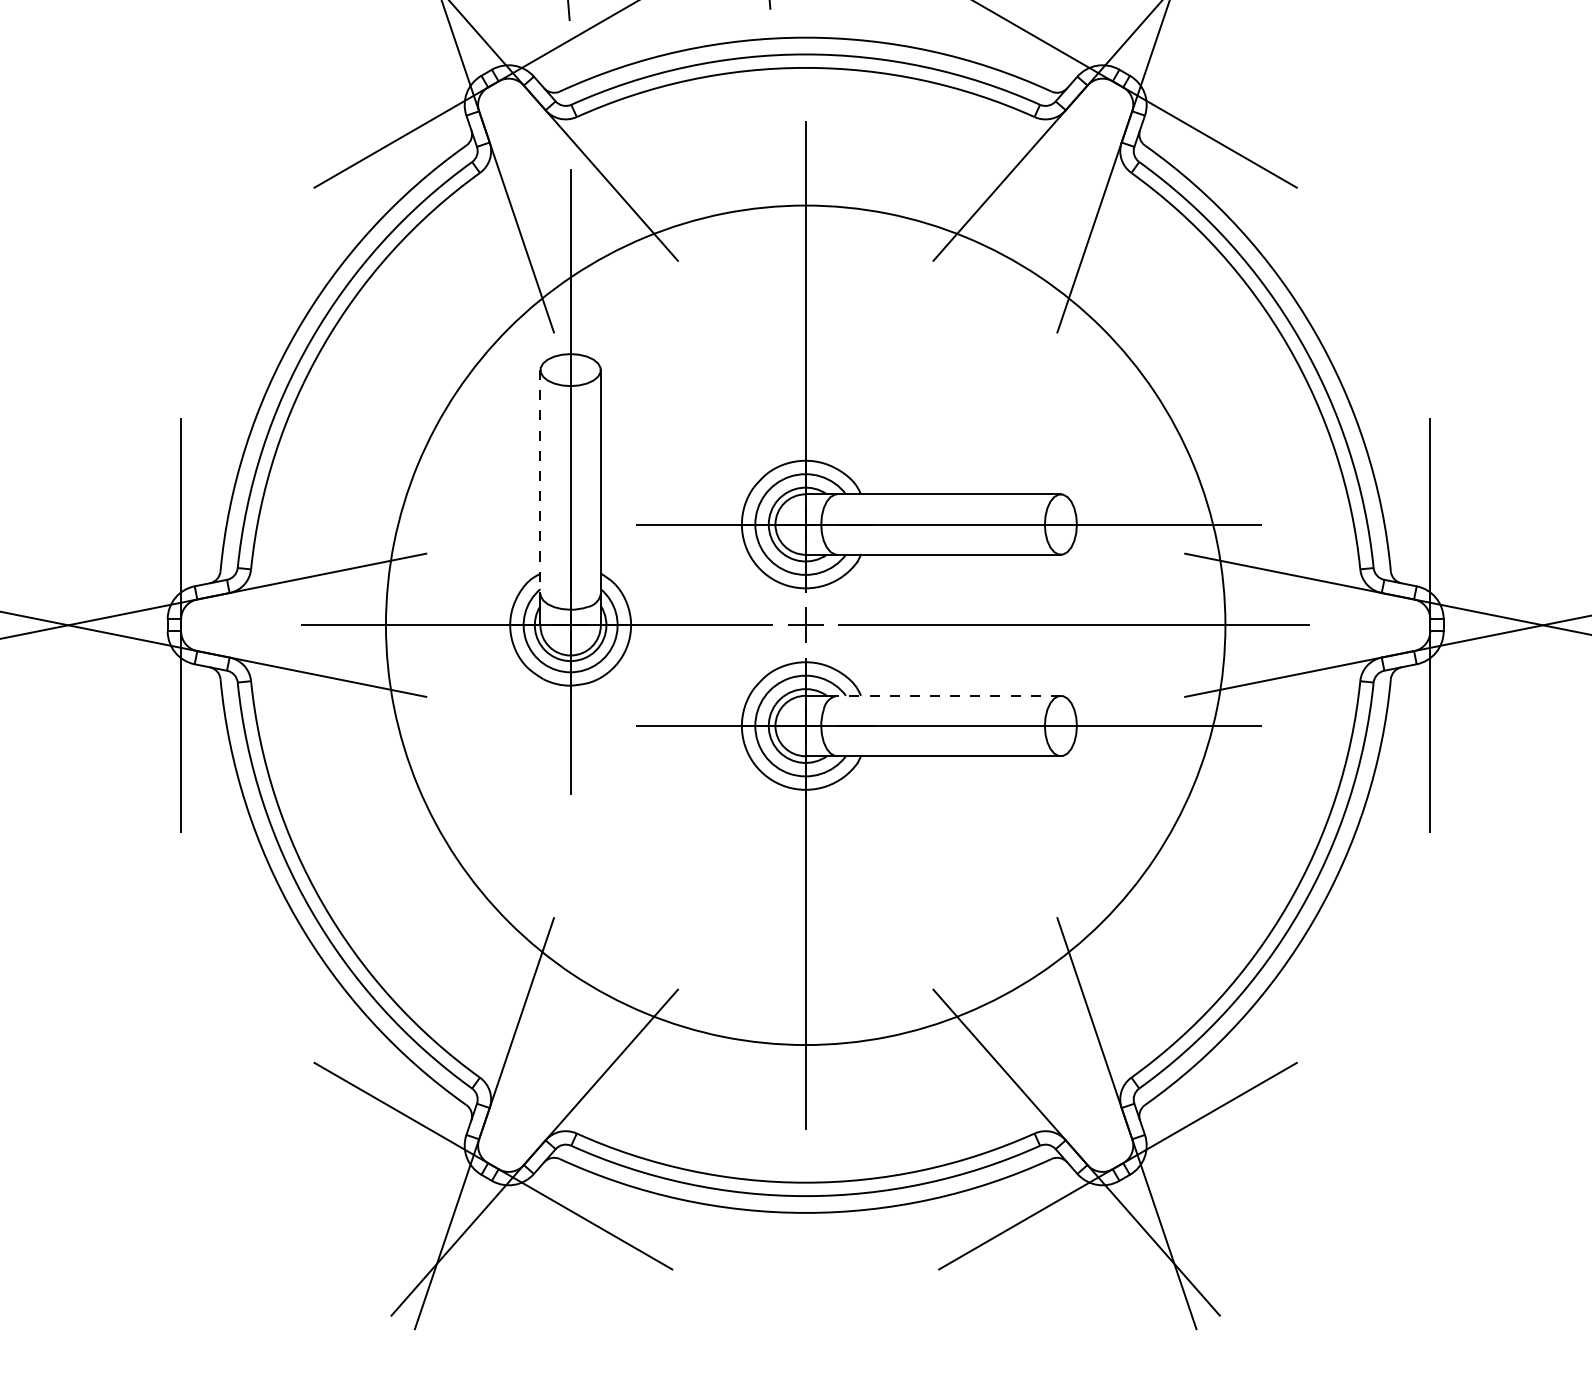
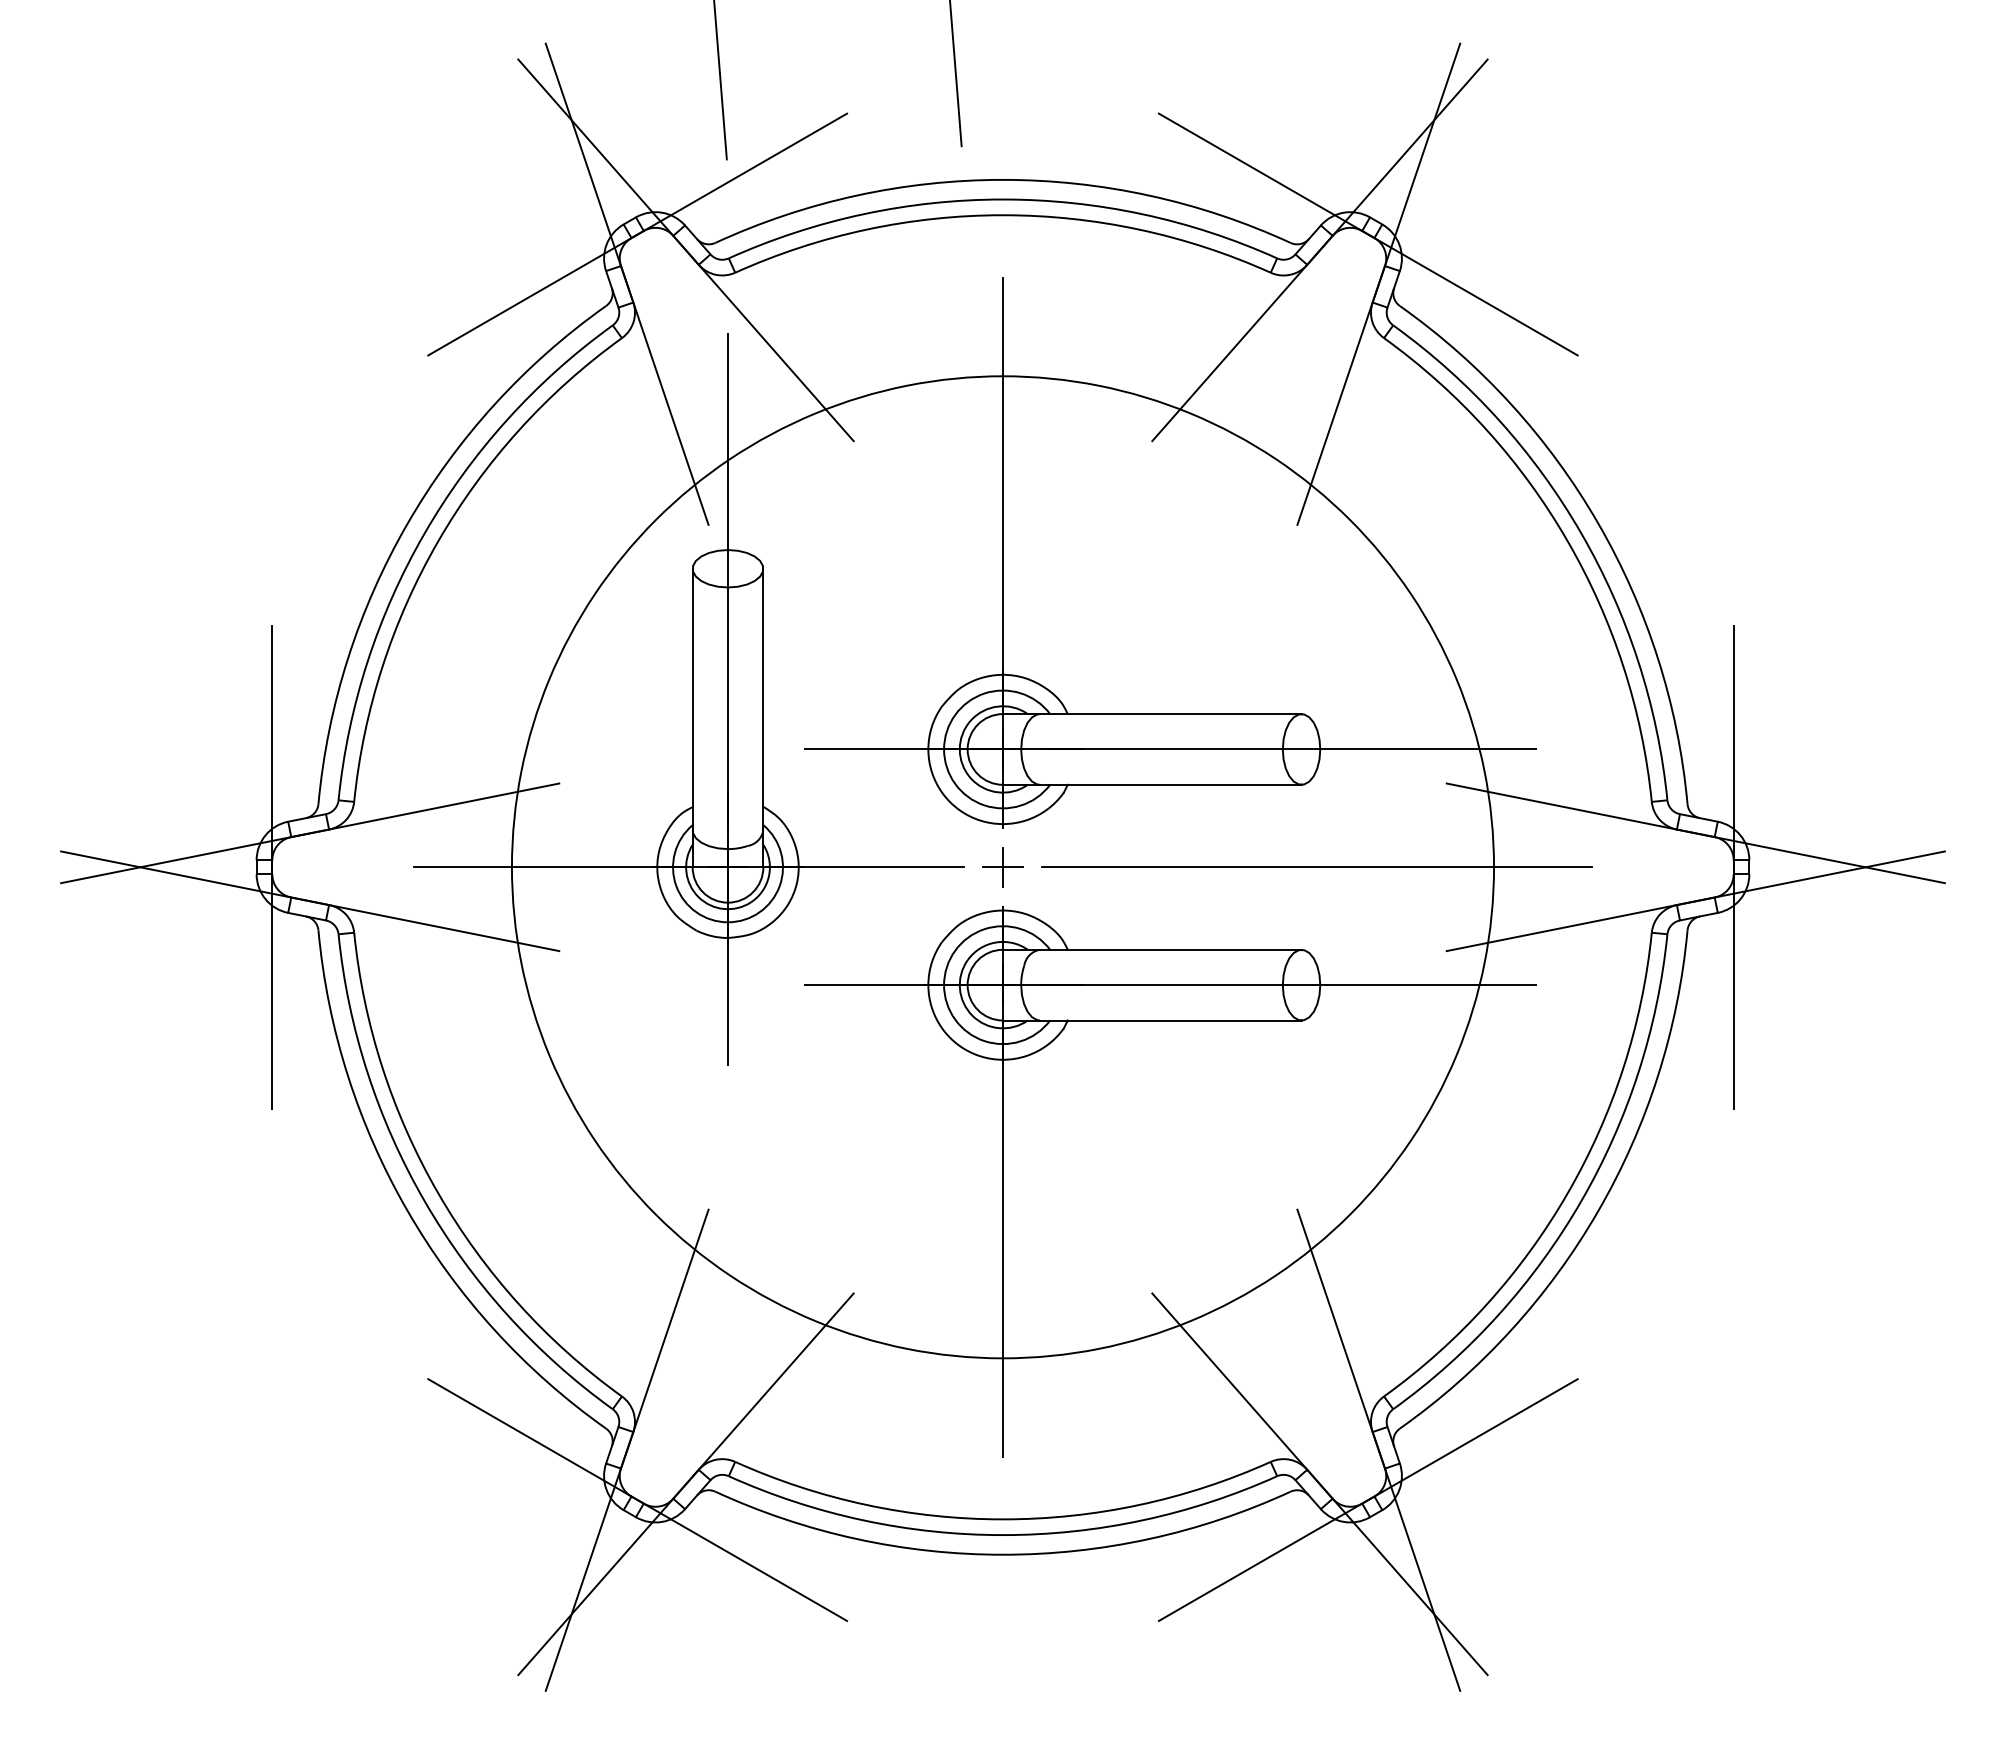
line: (540, 481) -> (692, 699), dashed -> solid
line: (948, 695) -> (1170, 949), dashed -> solid

